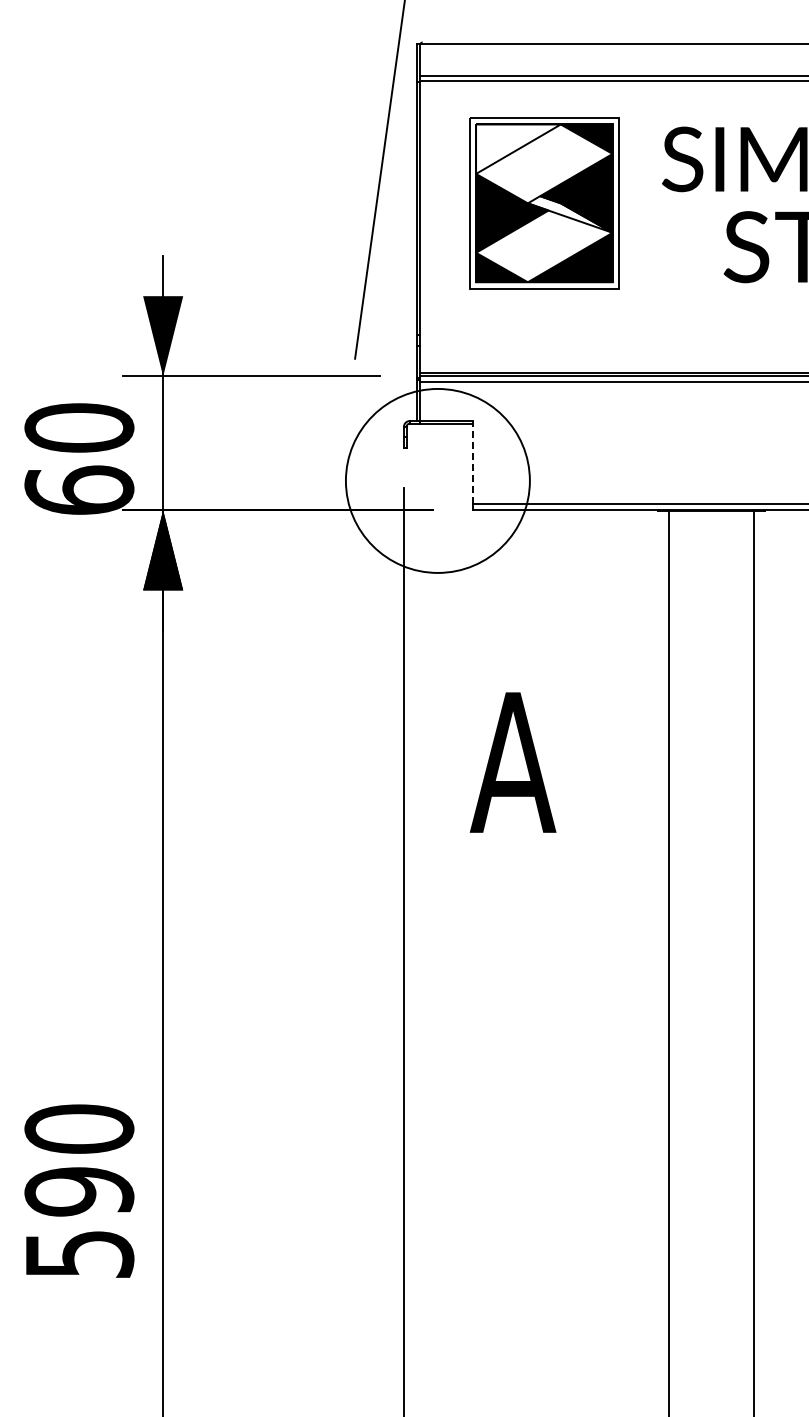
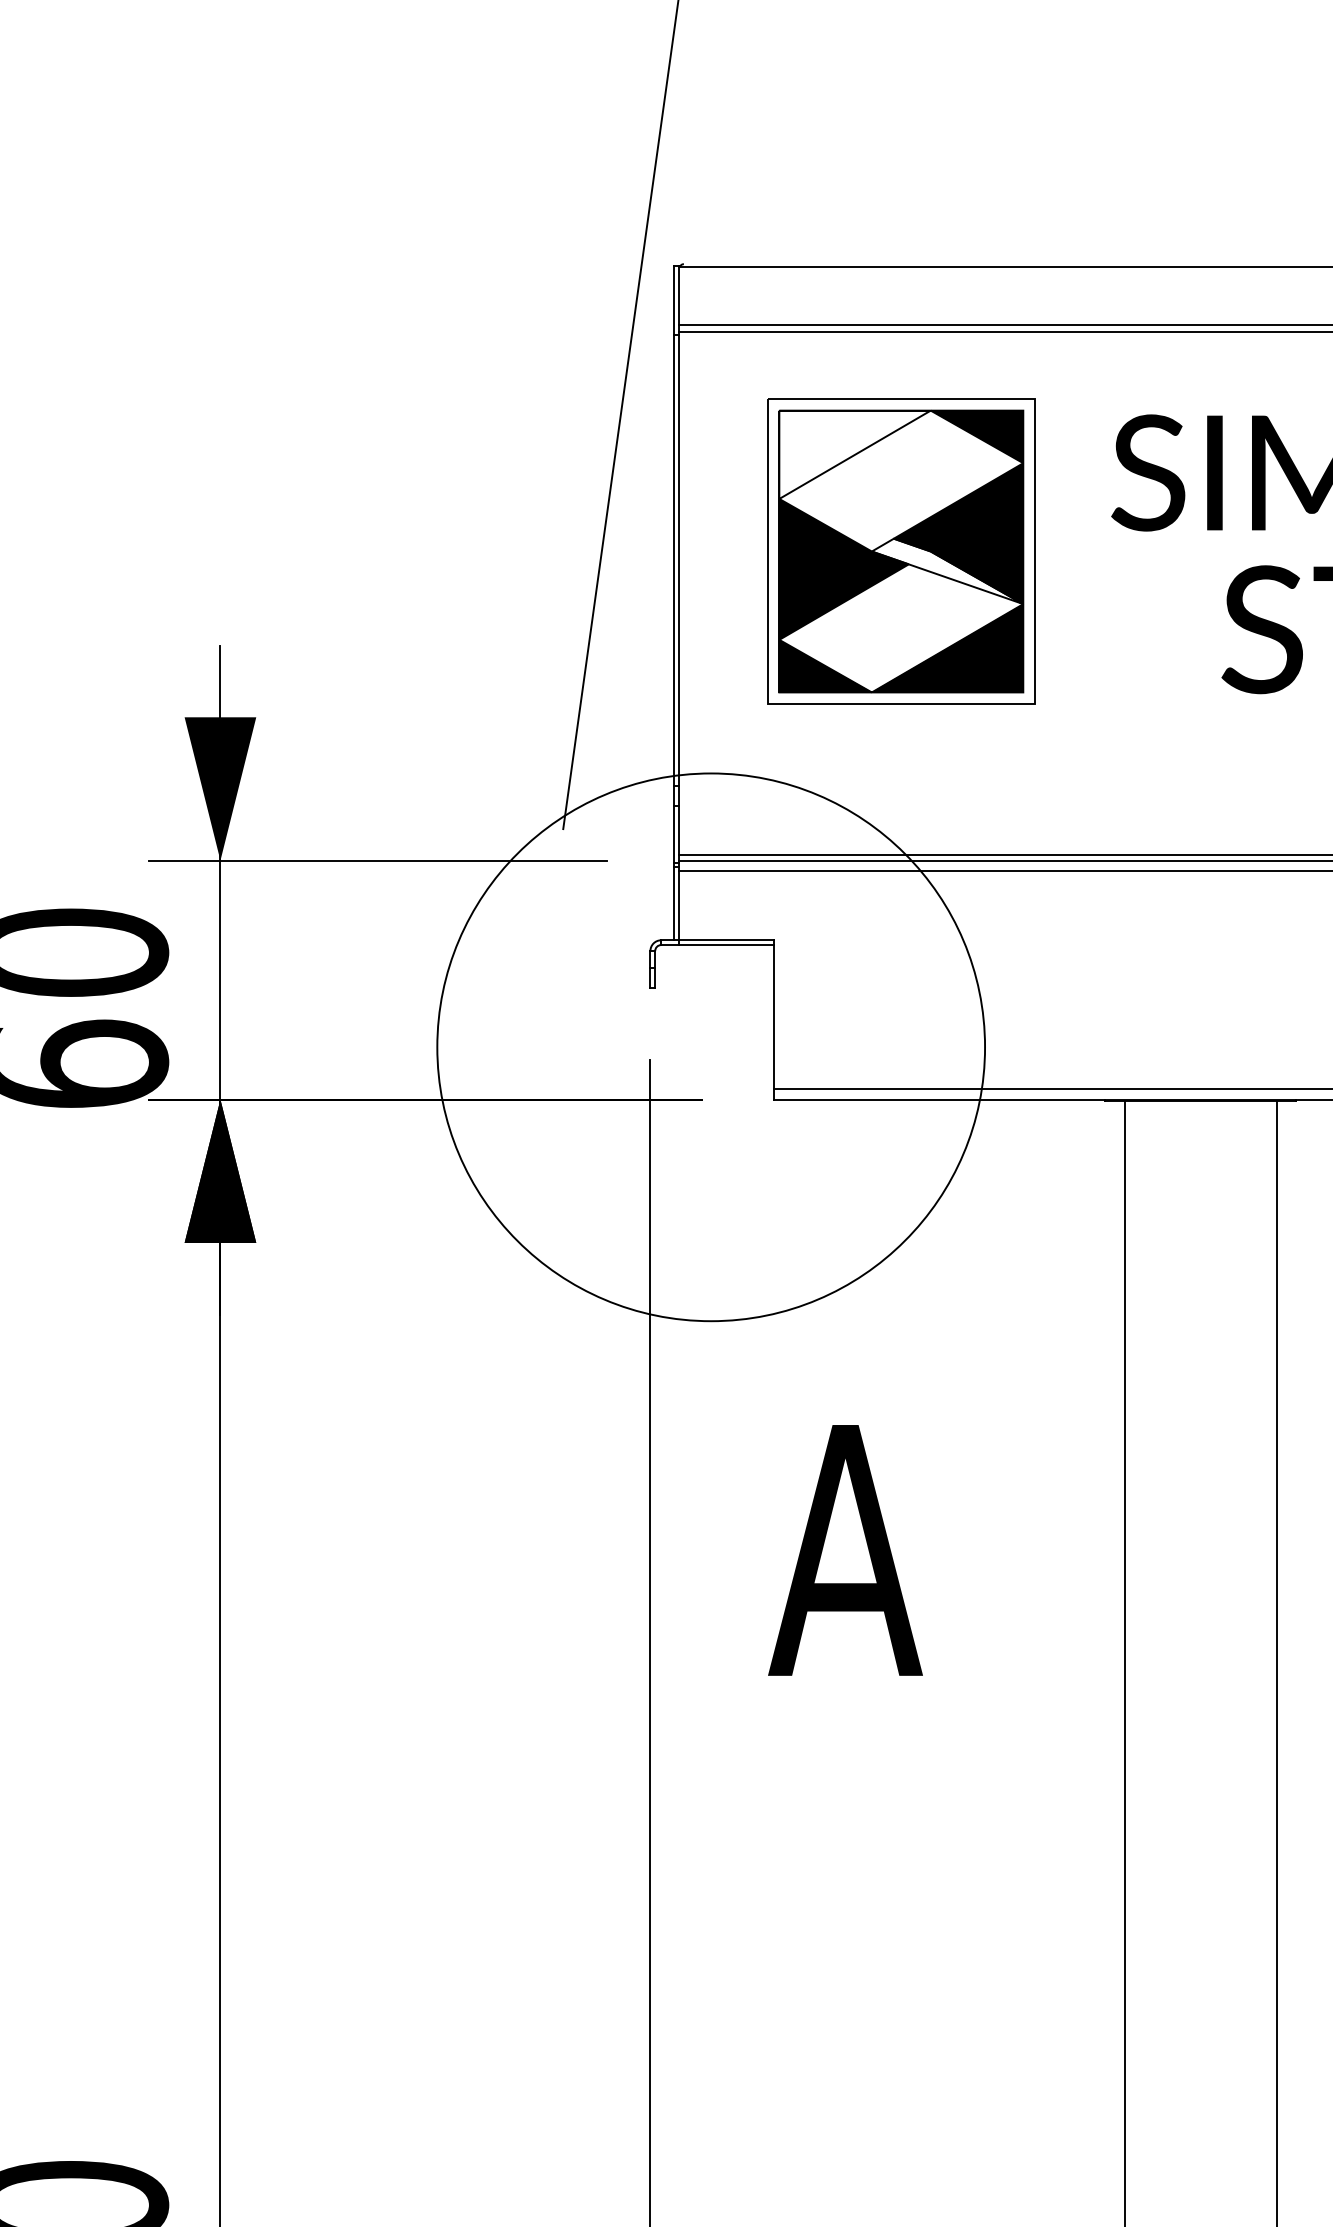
line: (473, 462) -> (774, 1014), dashed -> solid
circle: (437, 480) -> (710, 1046), size x1.67

